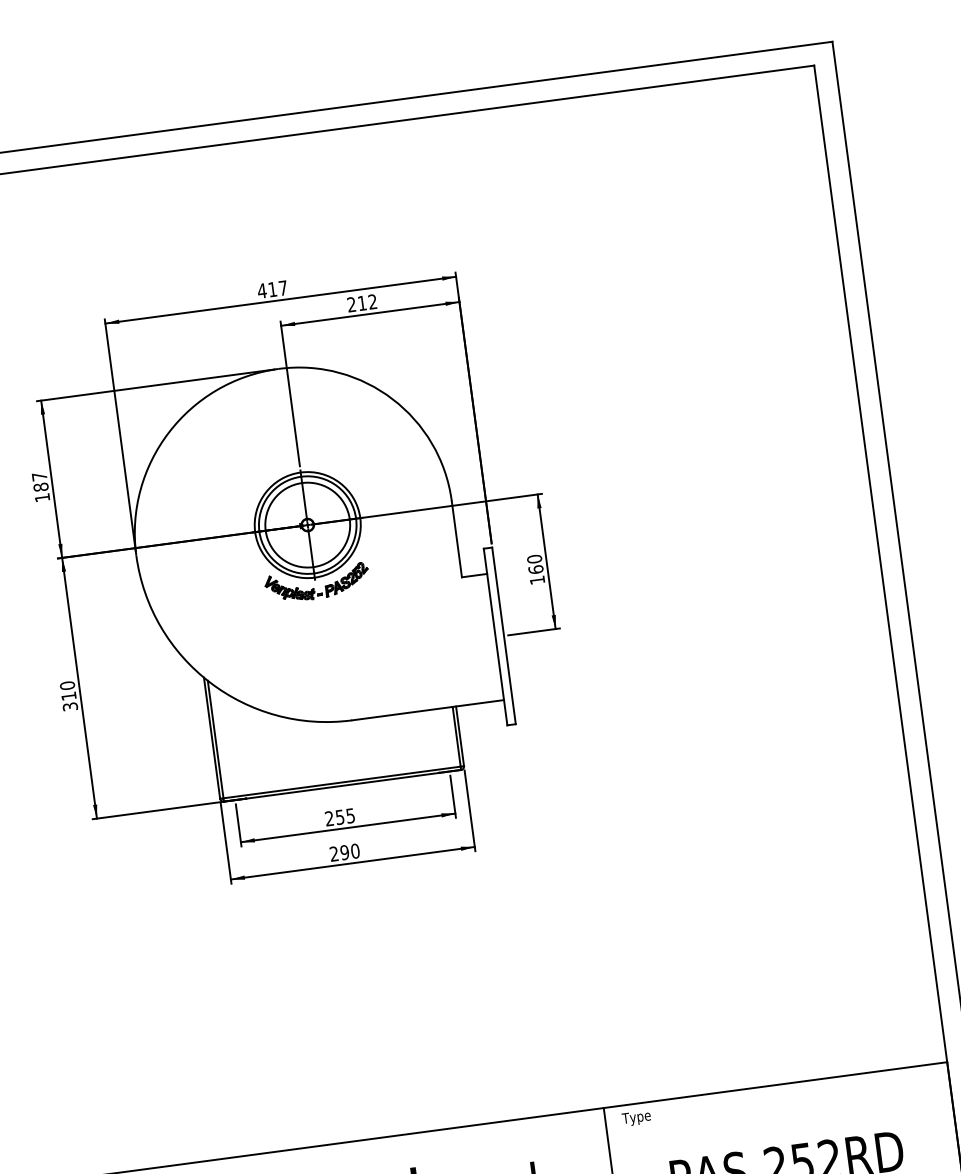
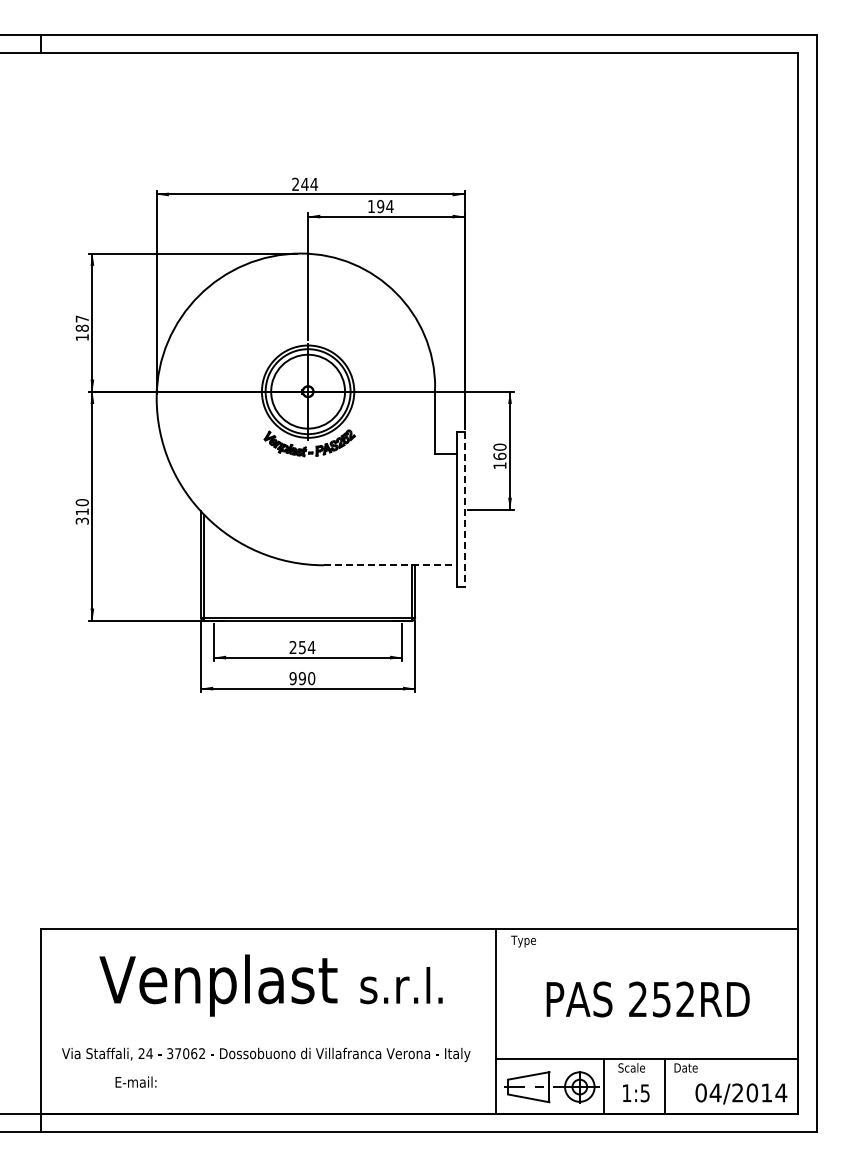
text: (272, 288) -> (304, 183), 417 -> 244
text: (362, 303) -> (380, 206), 212 -> 194
line: (503, 635) -> (464, 509), solid -> dashed
line: (427, 710) -> (390, 565), solid -> dashed
text: (350, 815) -> (311, 647), 255 -> 254
text: (333, 854) -> (292, 678), 290 -> 990

